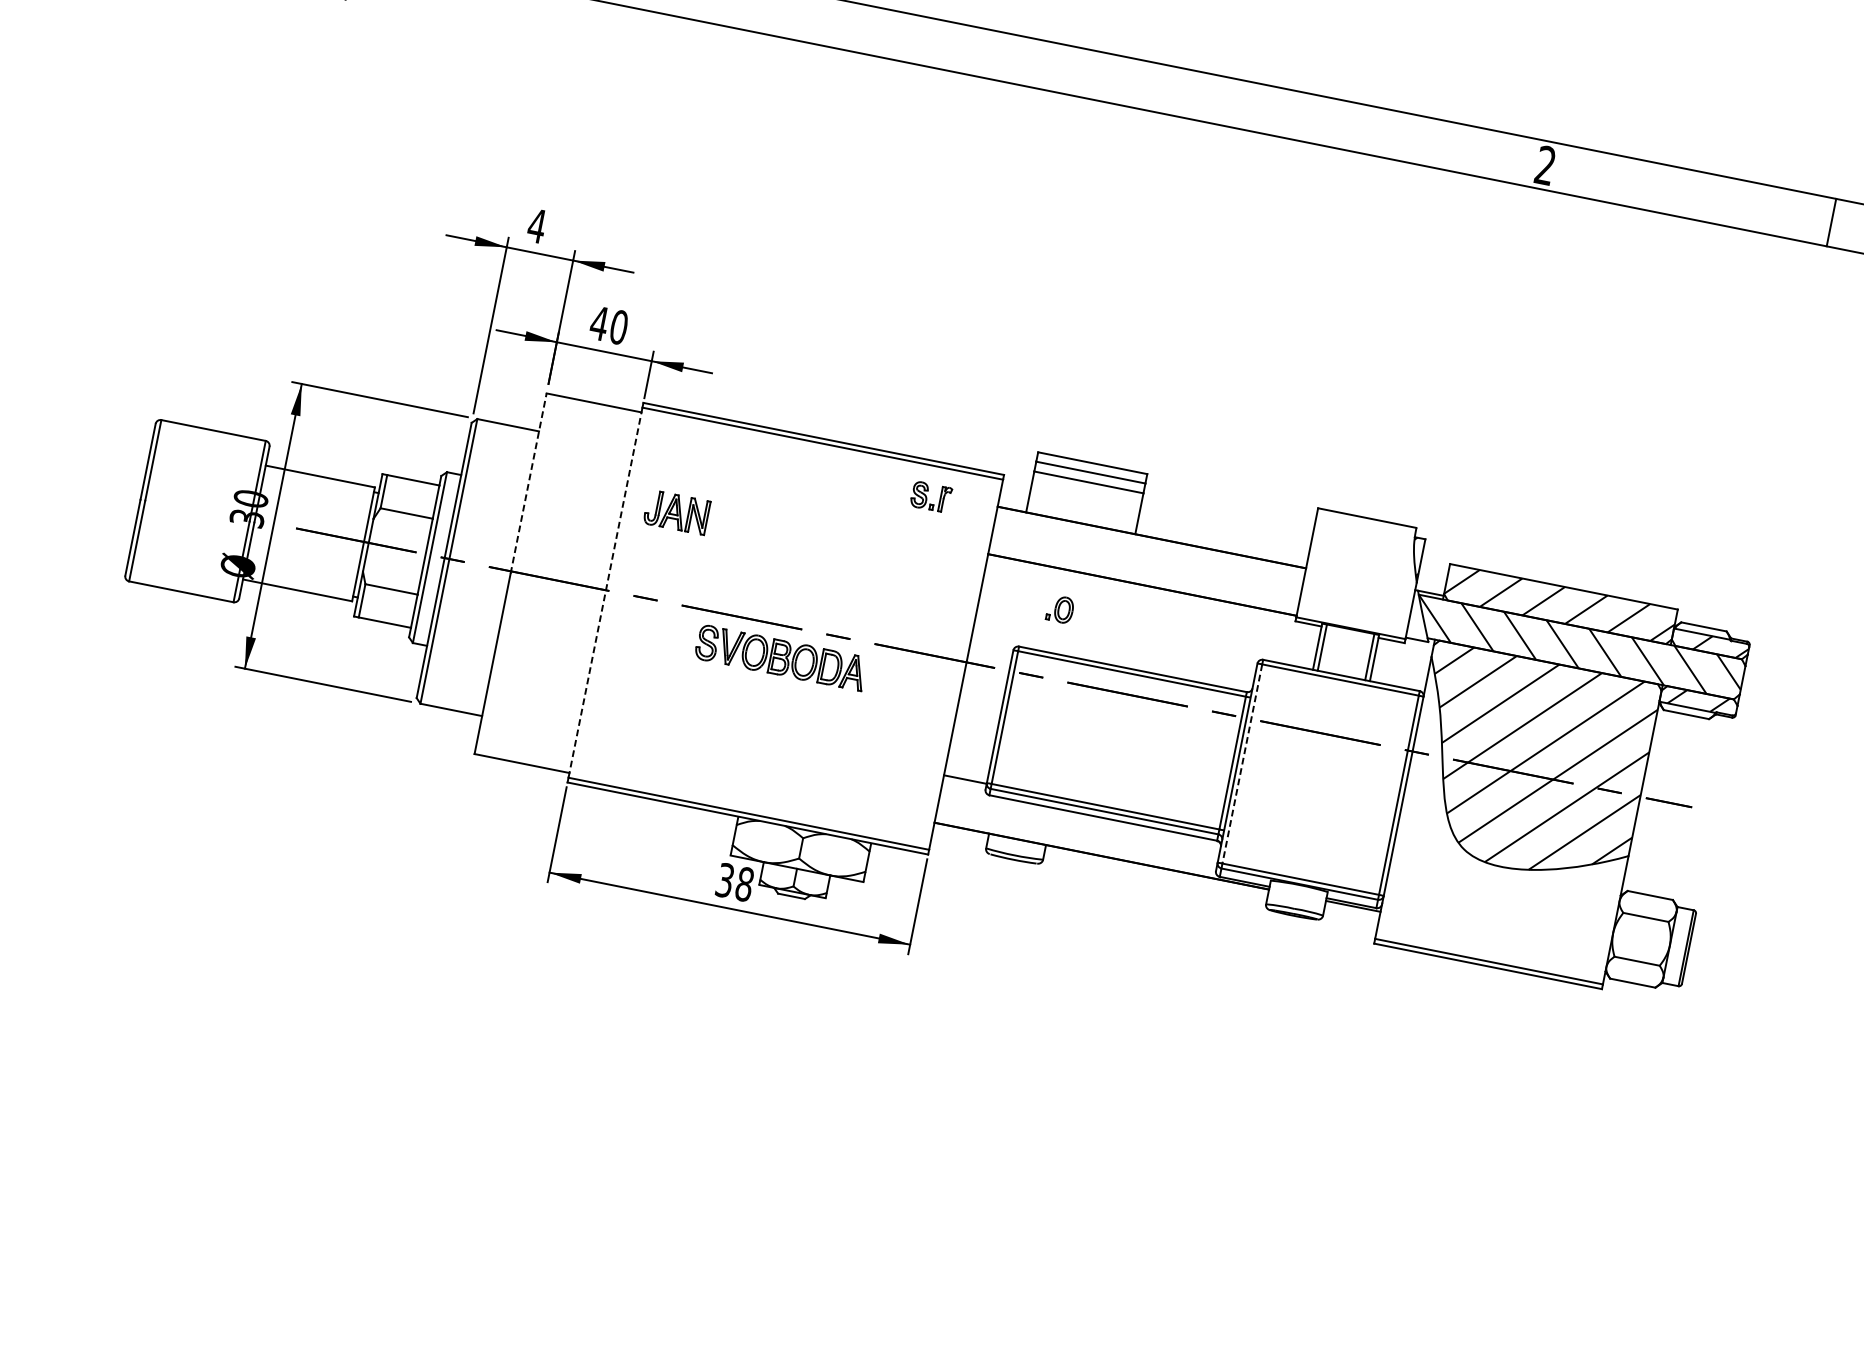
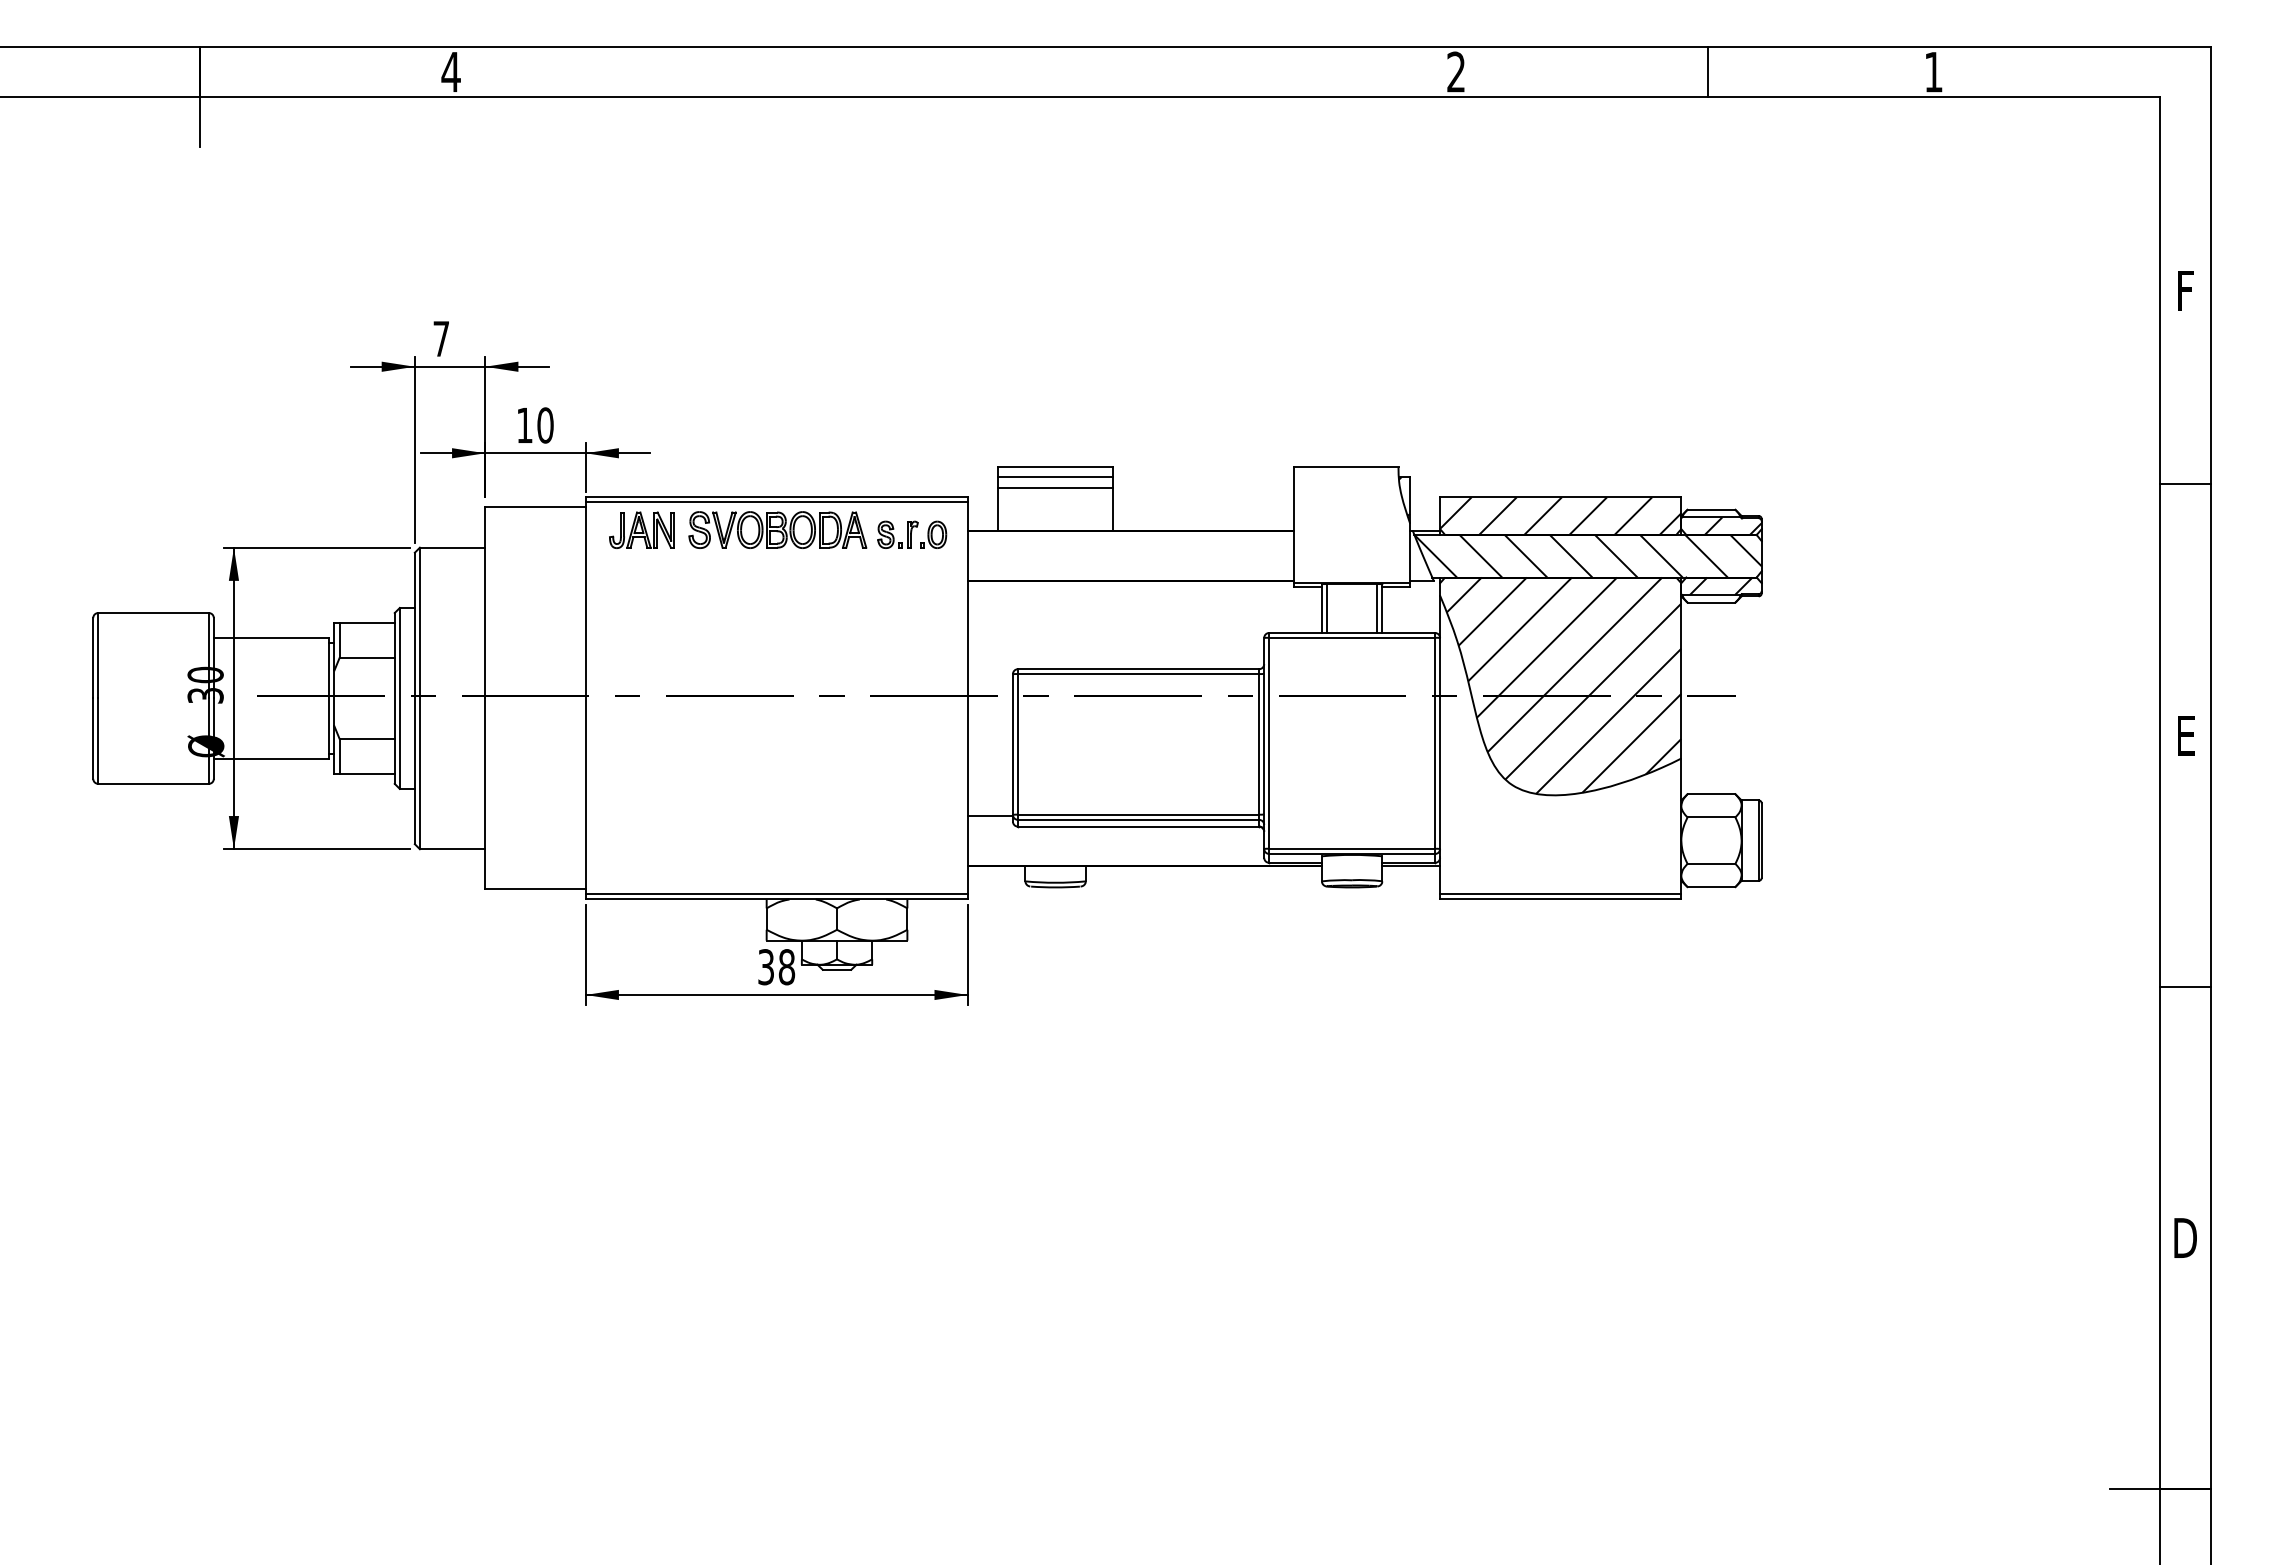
line: (1831, 222) -> (1708, 71), moved
text: (536, 225) -> (440, 338), 4 -> 7
text: (599, 323) -> (524, 425), 40 -> 10
line: (528, 483) -> (485, 602), dashed -> solid
part: (676, 511) -> (641, 529), moved
line: (605, 592) -> (585, 698), dashed -> solid
part: (1060, 609) -> (933, 534), moved
part: (780, 657) -> (777, 529), moved
line: (1242, 764) -> (1269, 743), dashed -> solid

